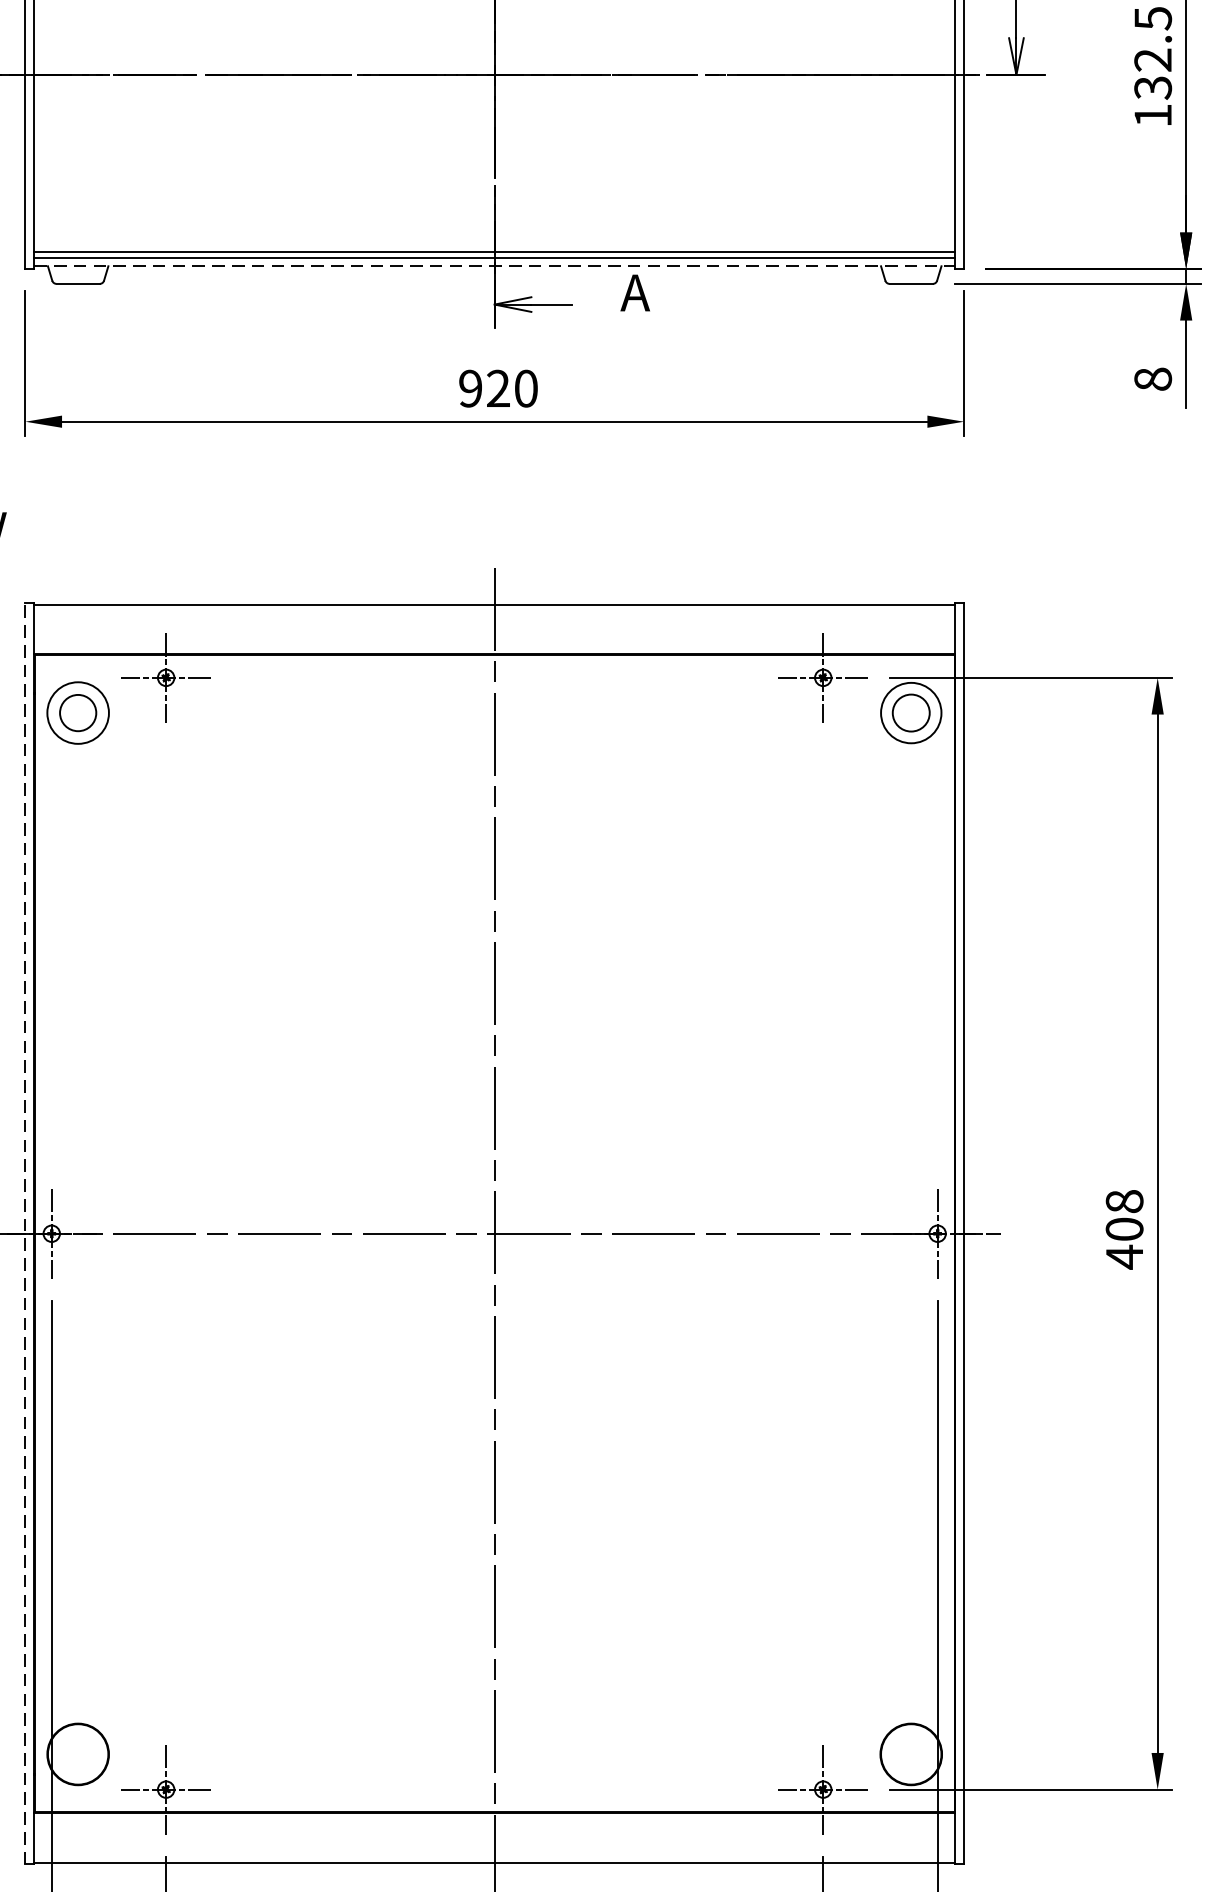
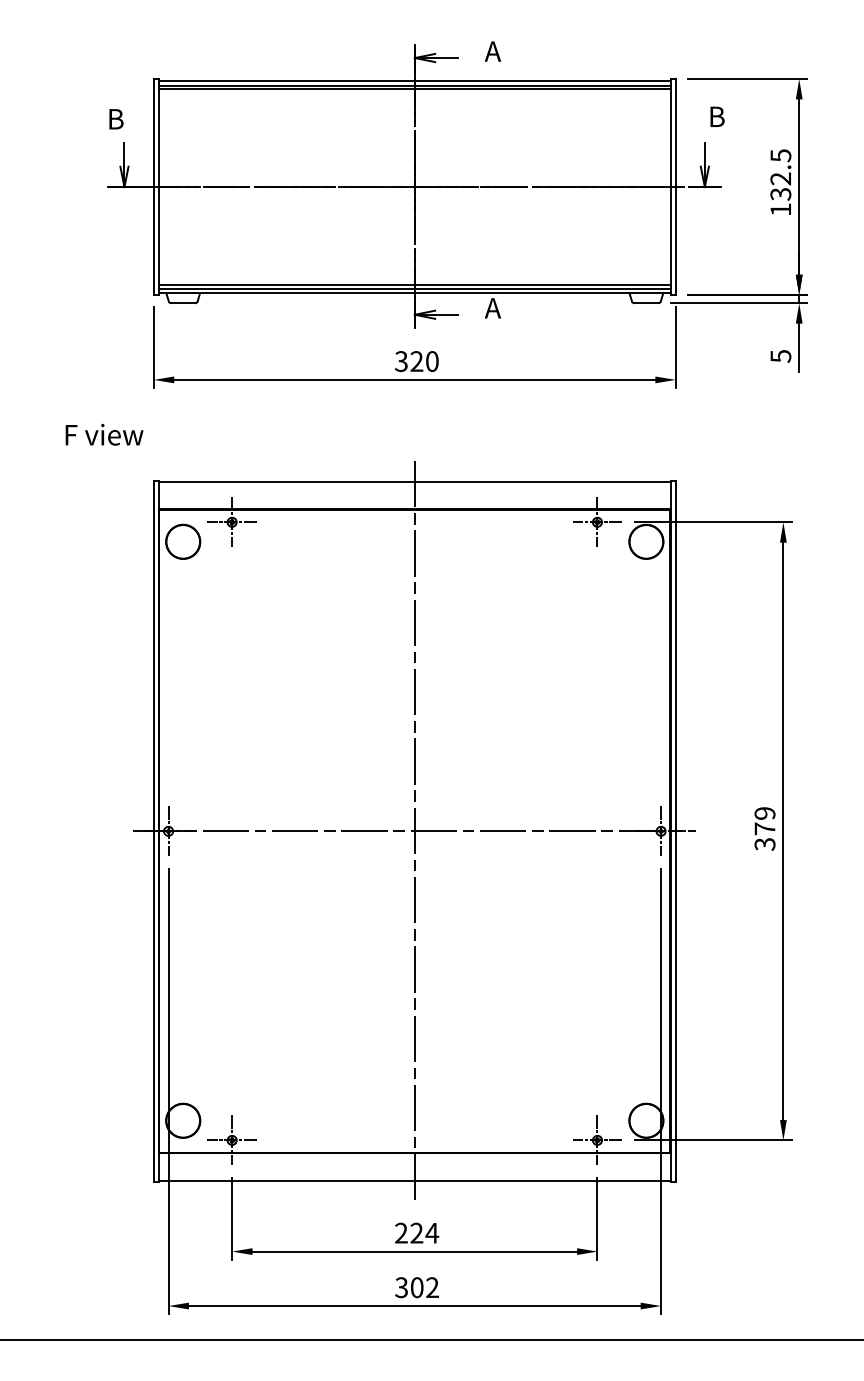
line: (495, 266) -> (415, 293), dashed -> solid
text: (1152, 377) -> (780, 355), 8 -> 5
text: (468, 388) -> (400, 361), 920 -> 320
circle: (78, 712) -> (183, 541), size x1.67
circle: (911, 712) -> (646, 541), size x1.67
text: (1123, 1230) -> (764, 829), 408 -> 379
line: (24, 1234) -> (153, 831), dashed -> solid

